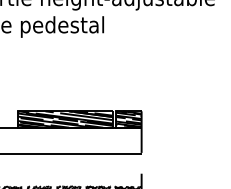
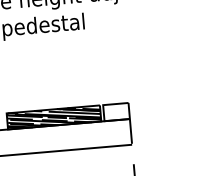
hatch: (128, 119) -> (116, 112), removed

